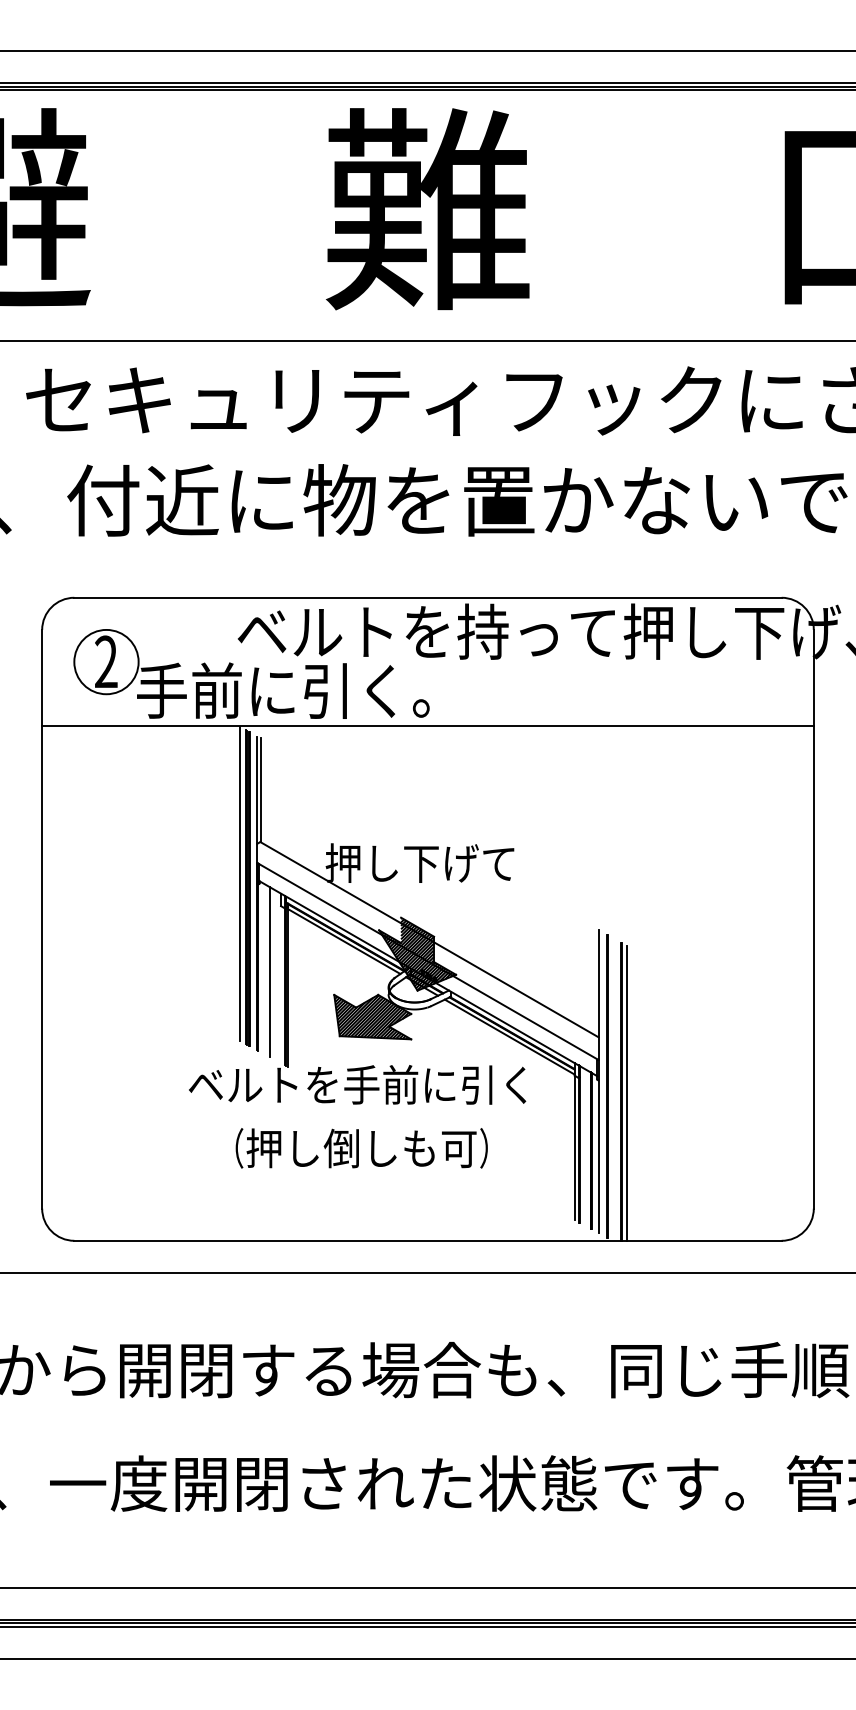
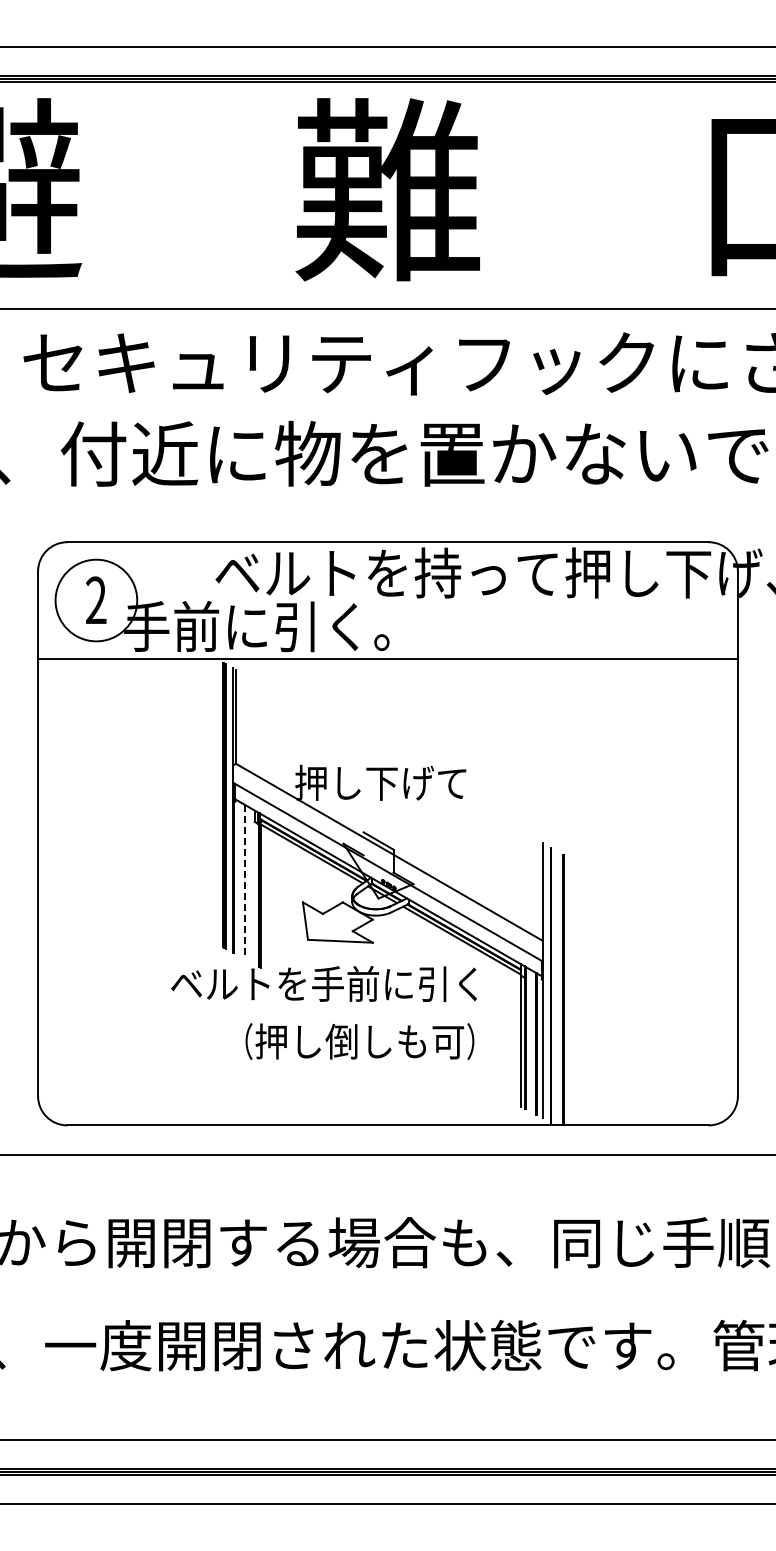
circle: (106, 662) -> (96, 600), size x1.4
line: (240, 883) -> (217, 801), removed
hatch: (416, 954) -> (377, 865), removed
line: (270, 971) -> (245, 881), solid -> dashed
hatch: (372, 1017) -> (337, 922), removed
line: (627, 1093) -> (568, 991), removed
text: (361, 1148) -> (359, 1041), moved

